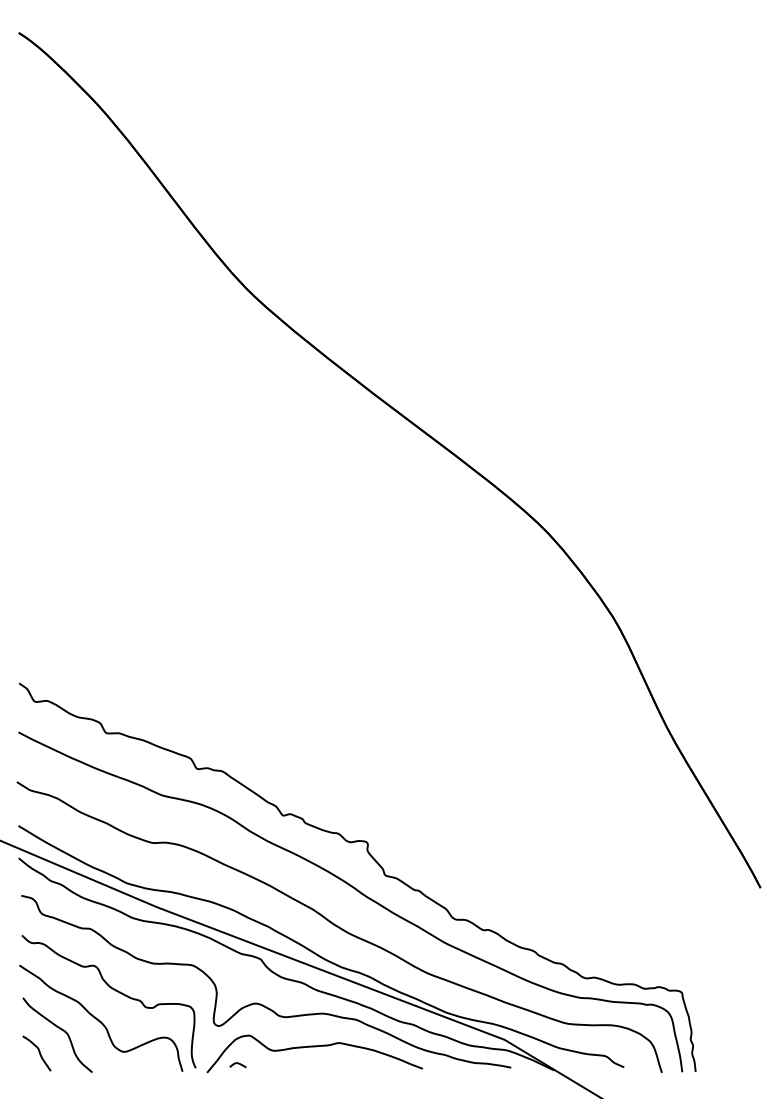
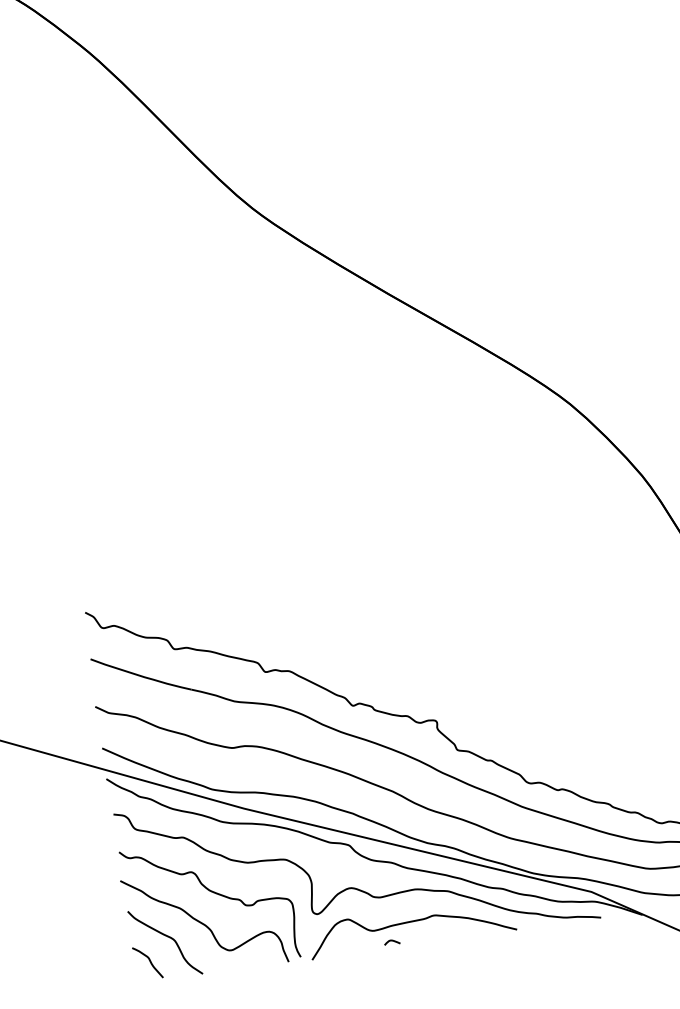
curve: (237, 1064) -> (391, 941), moved

